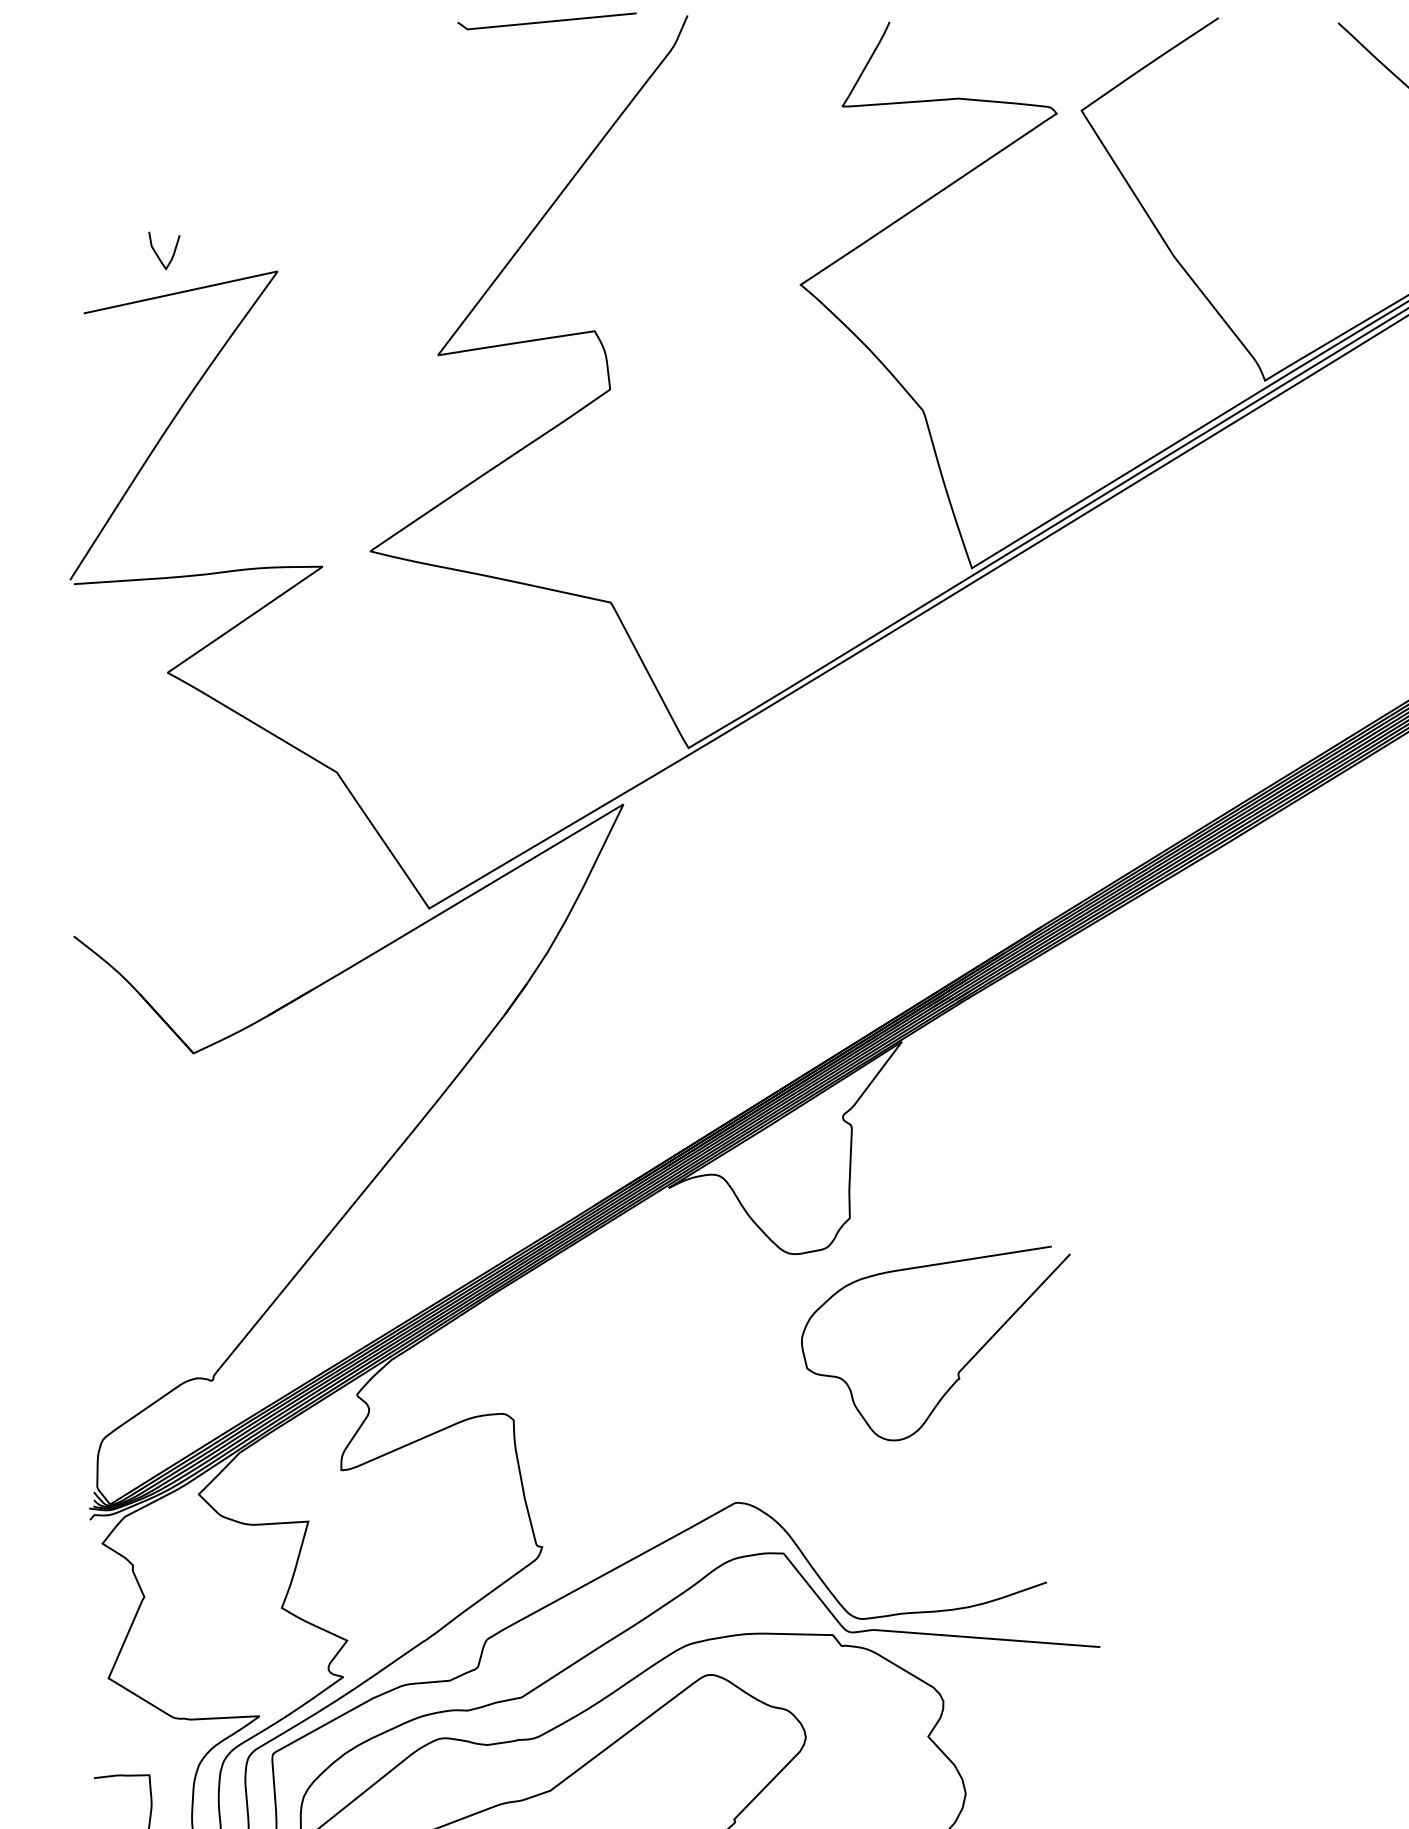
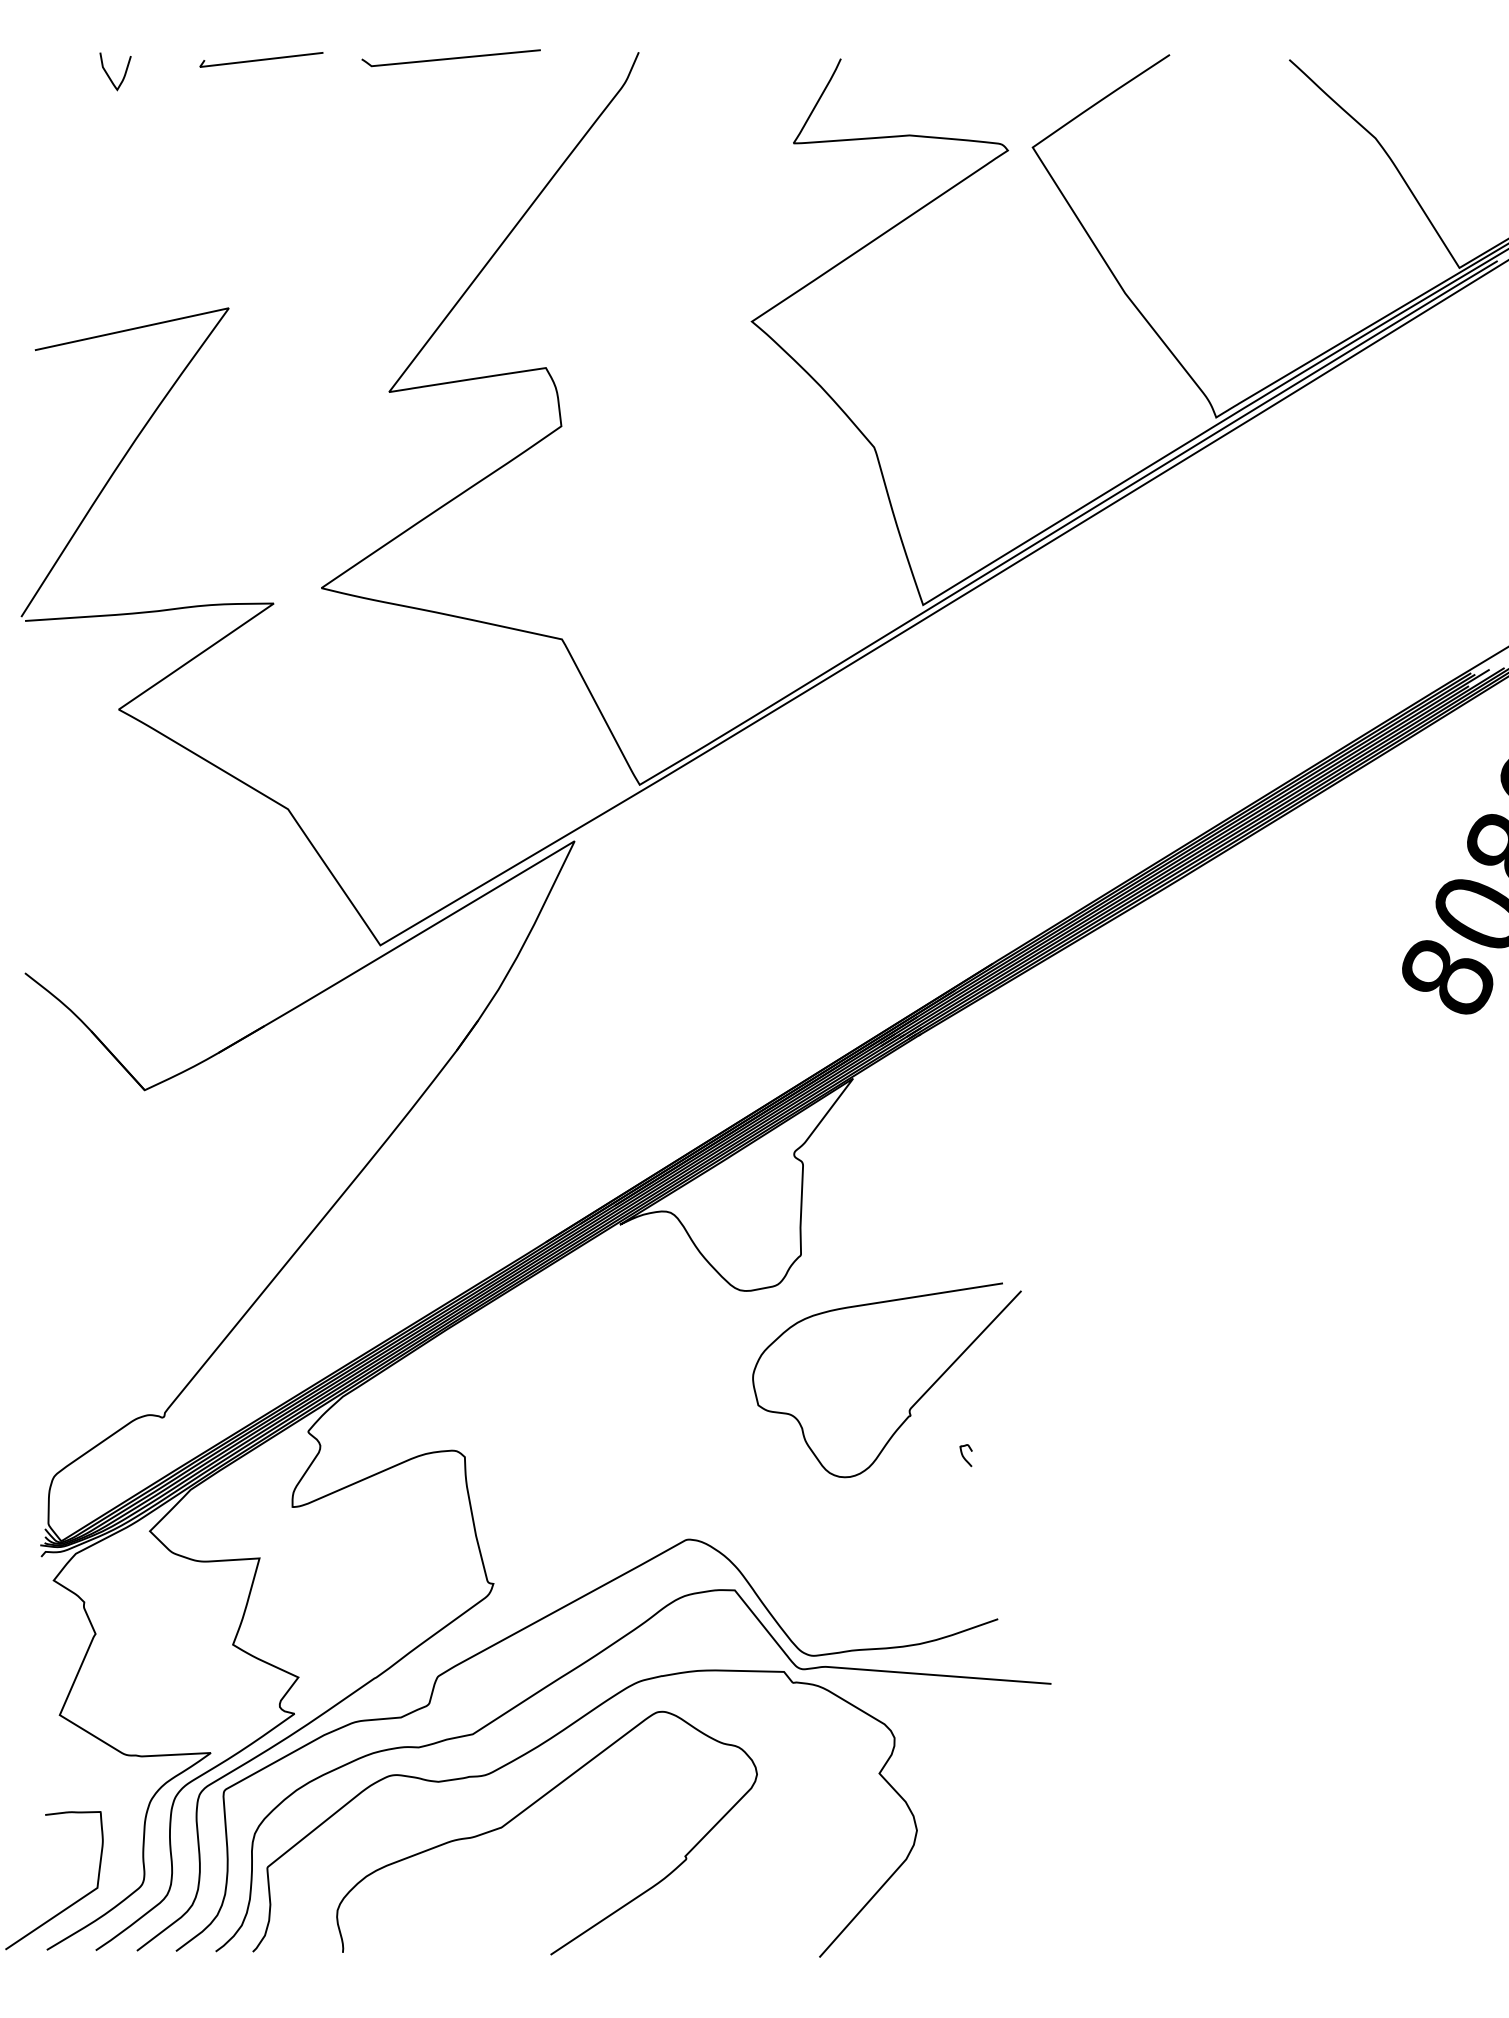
line: (546, 21) -> (450, 58), moved
curve: (310, 22) -> (261, 59), added
curve: (158, 254) -> (109, 75), moved
curve: (1013, 1419) -> (964, 1456), added

